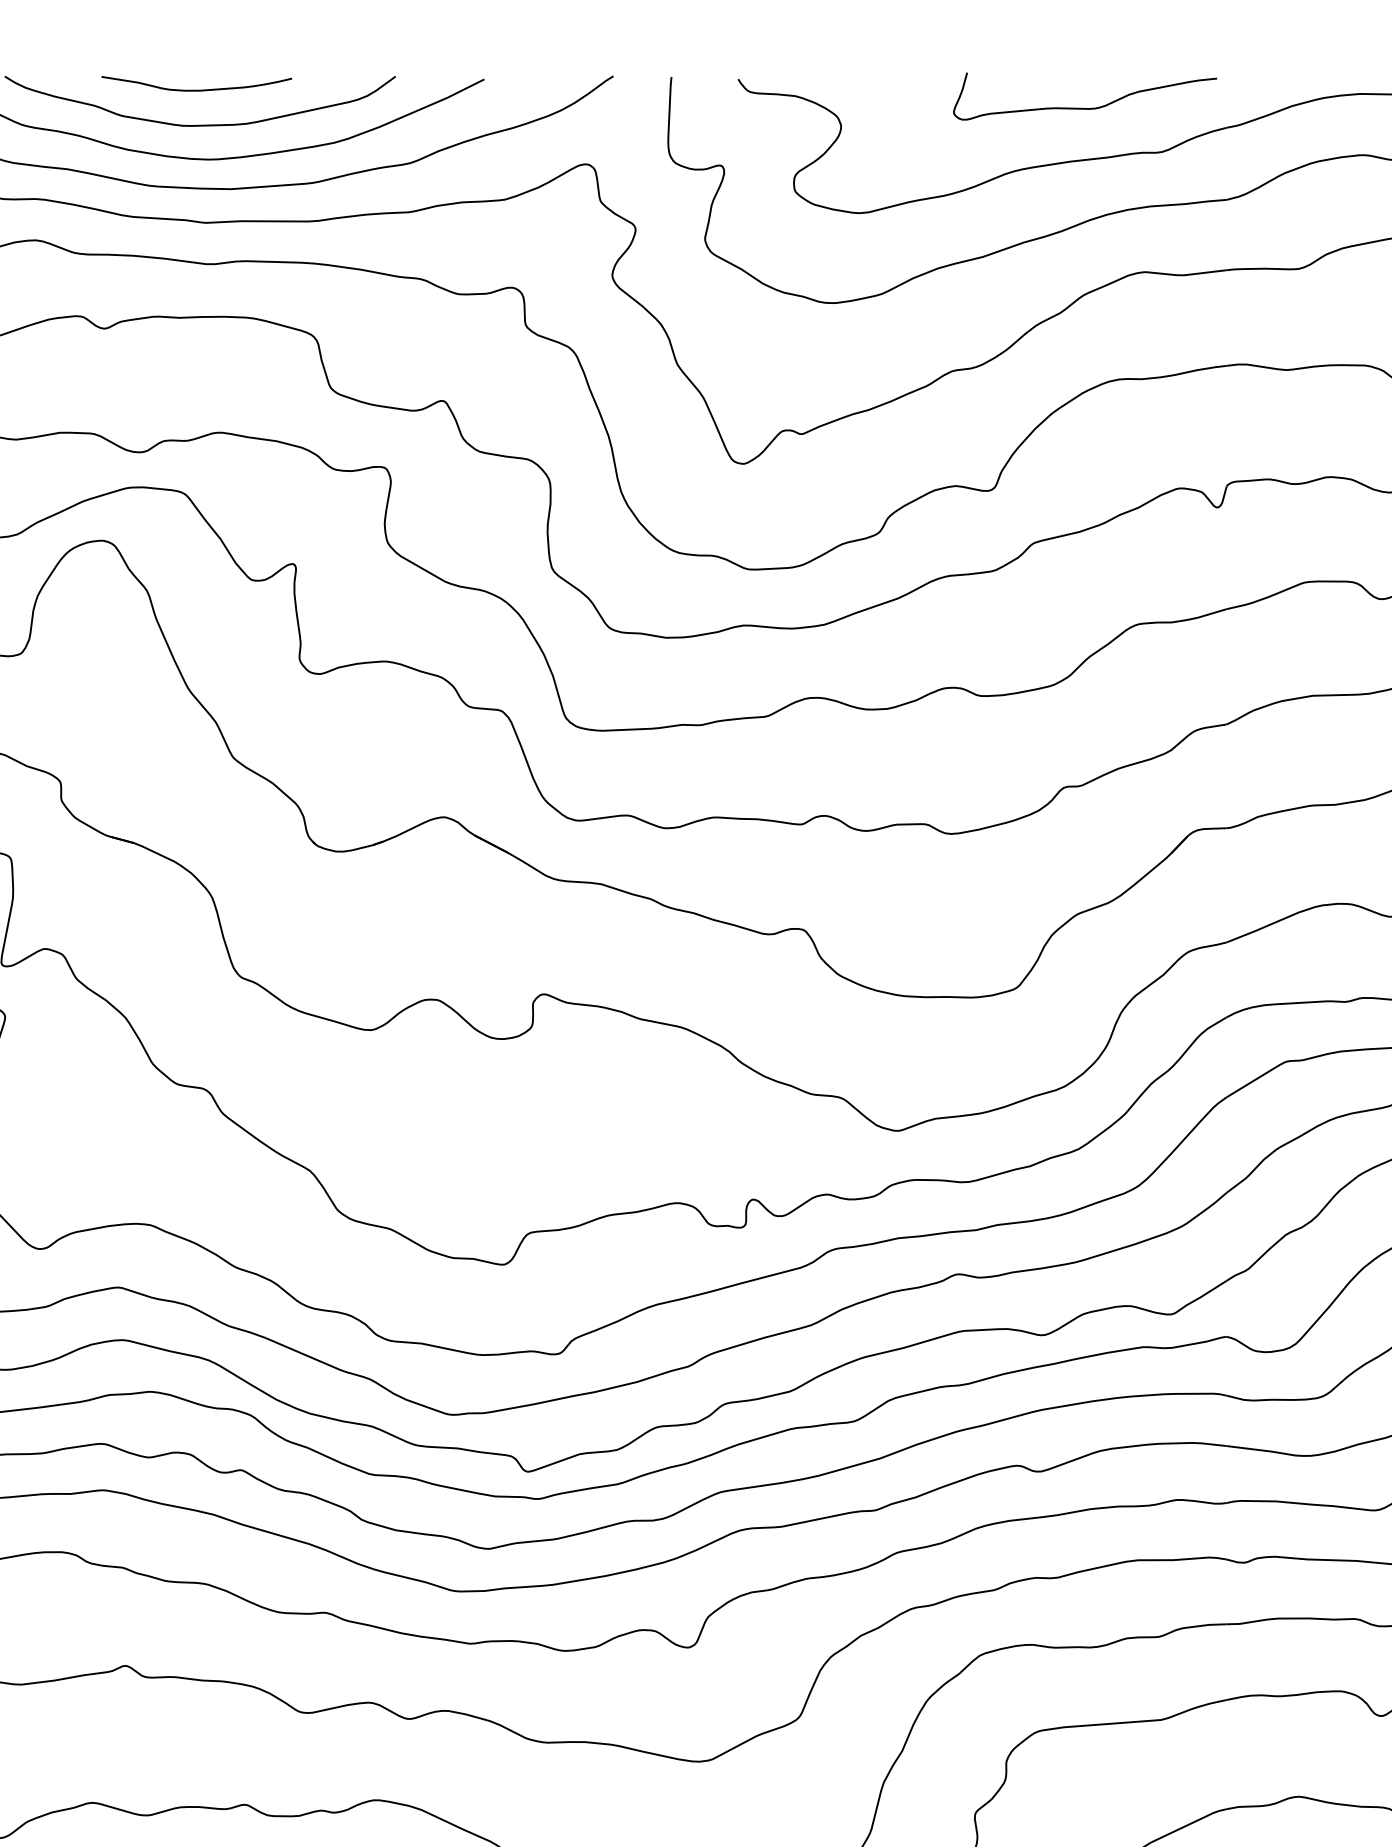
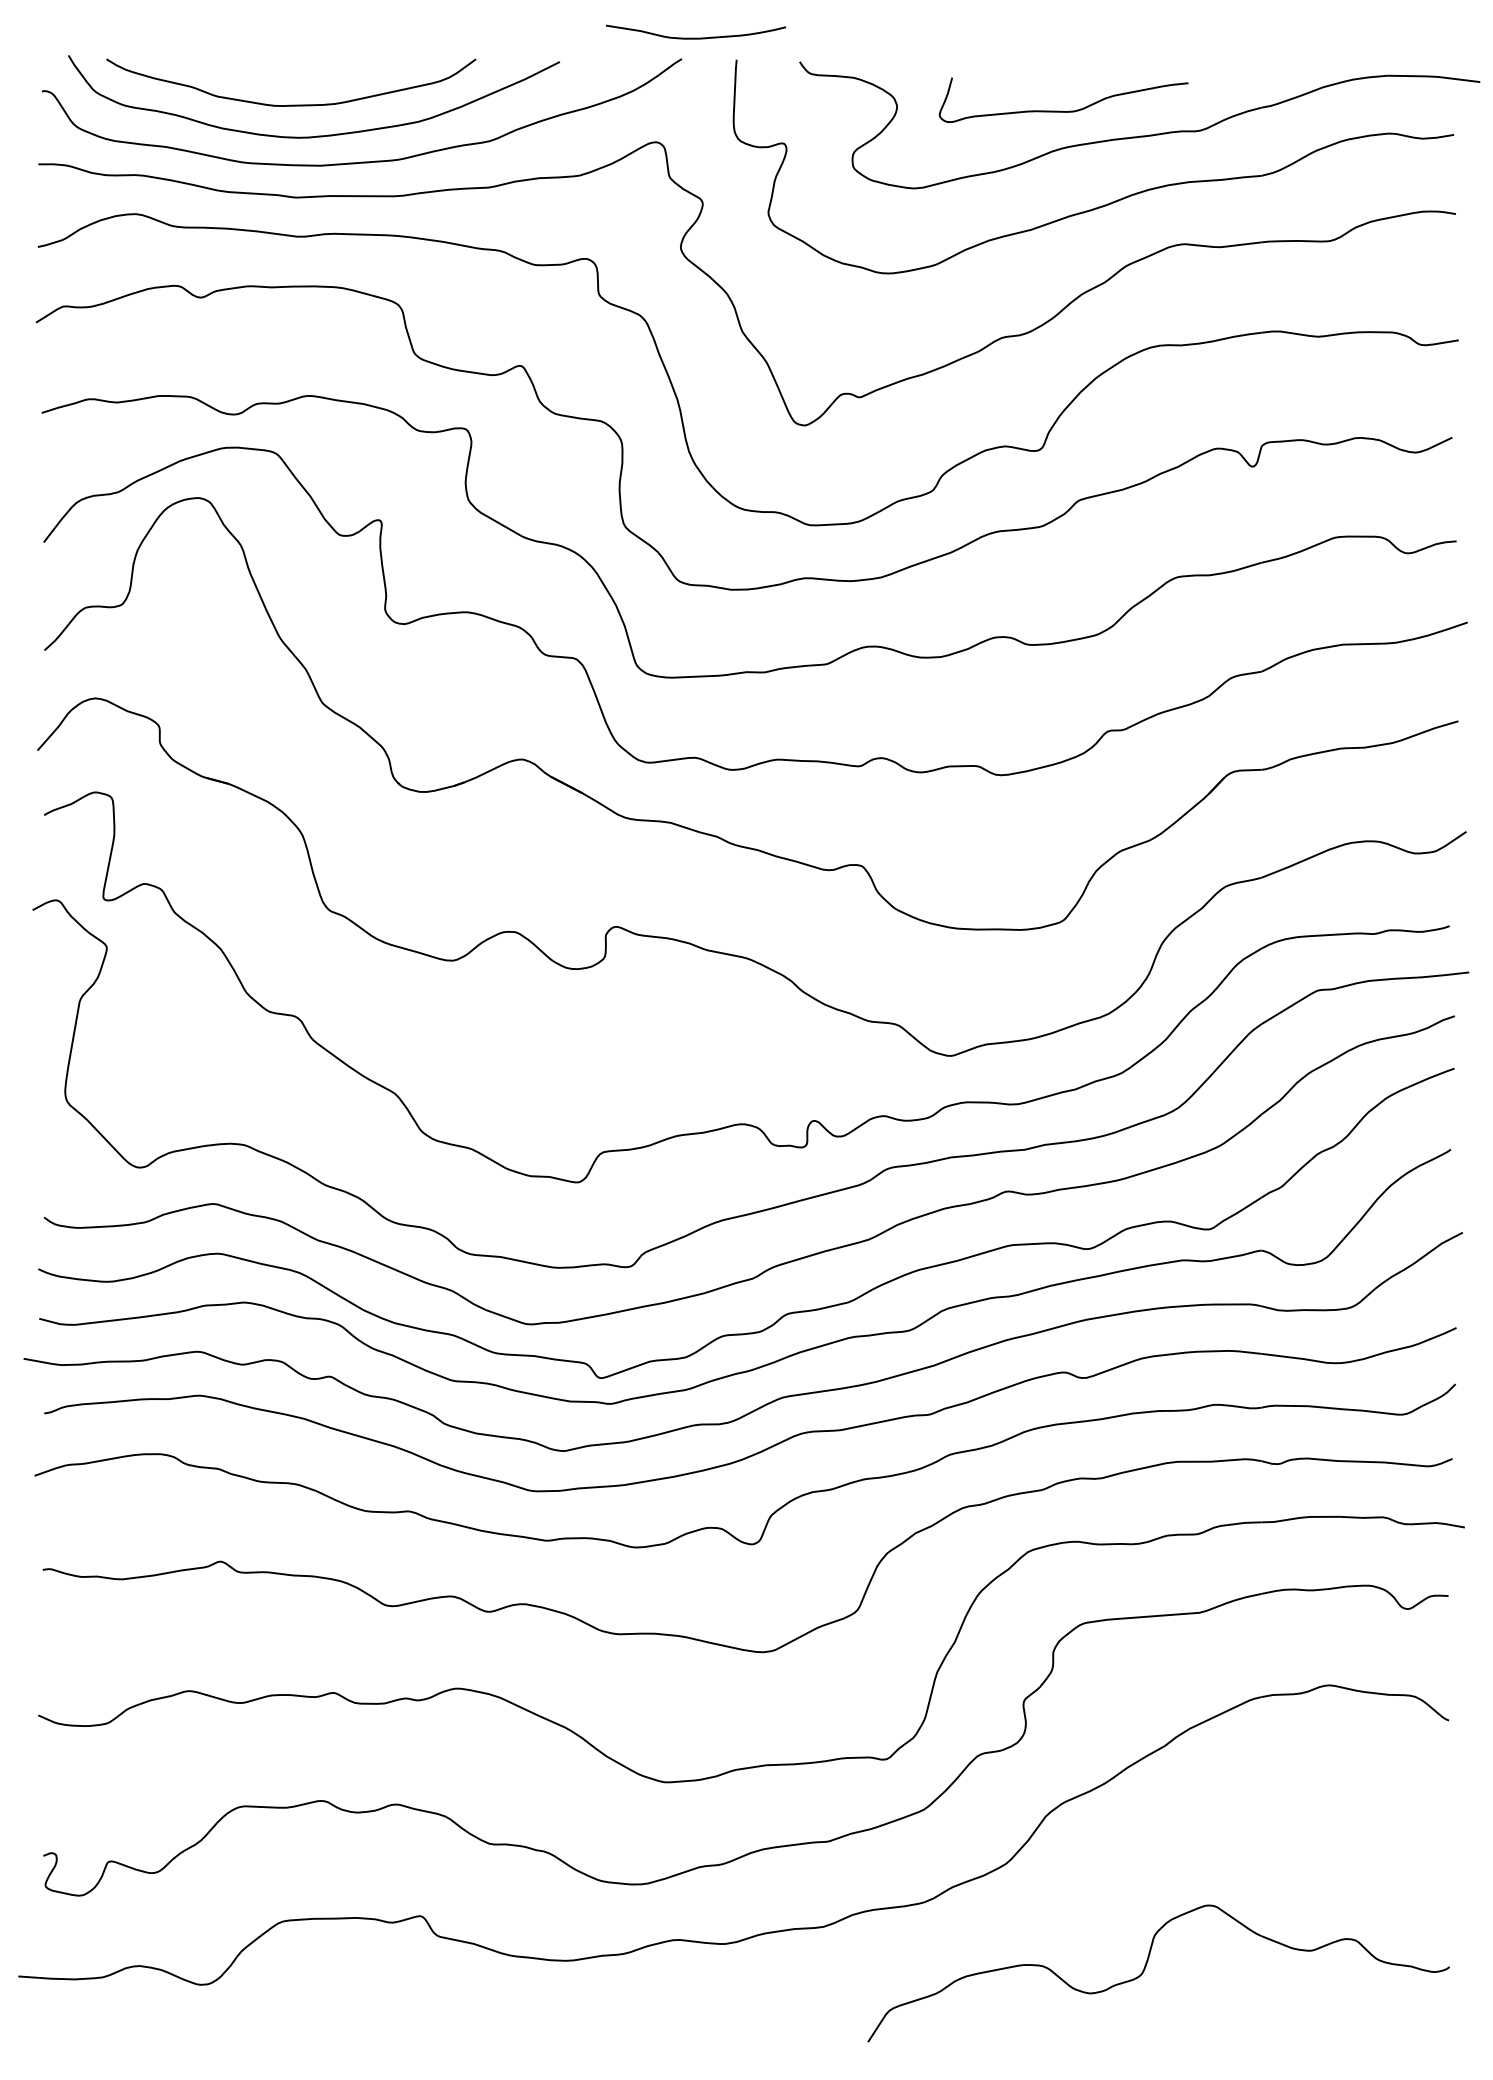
curve: (197, 89) -> (696, 37), moved
curve: (1083, 107) -> (1062, 110), moved

